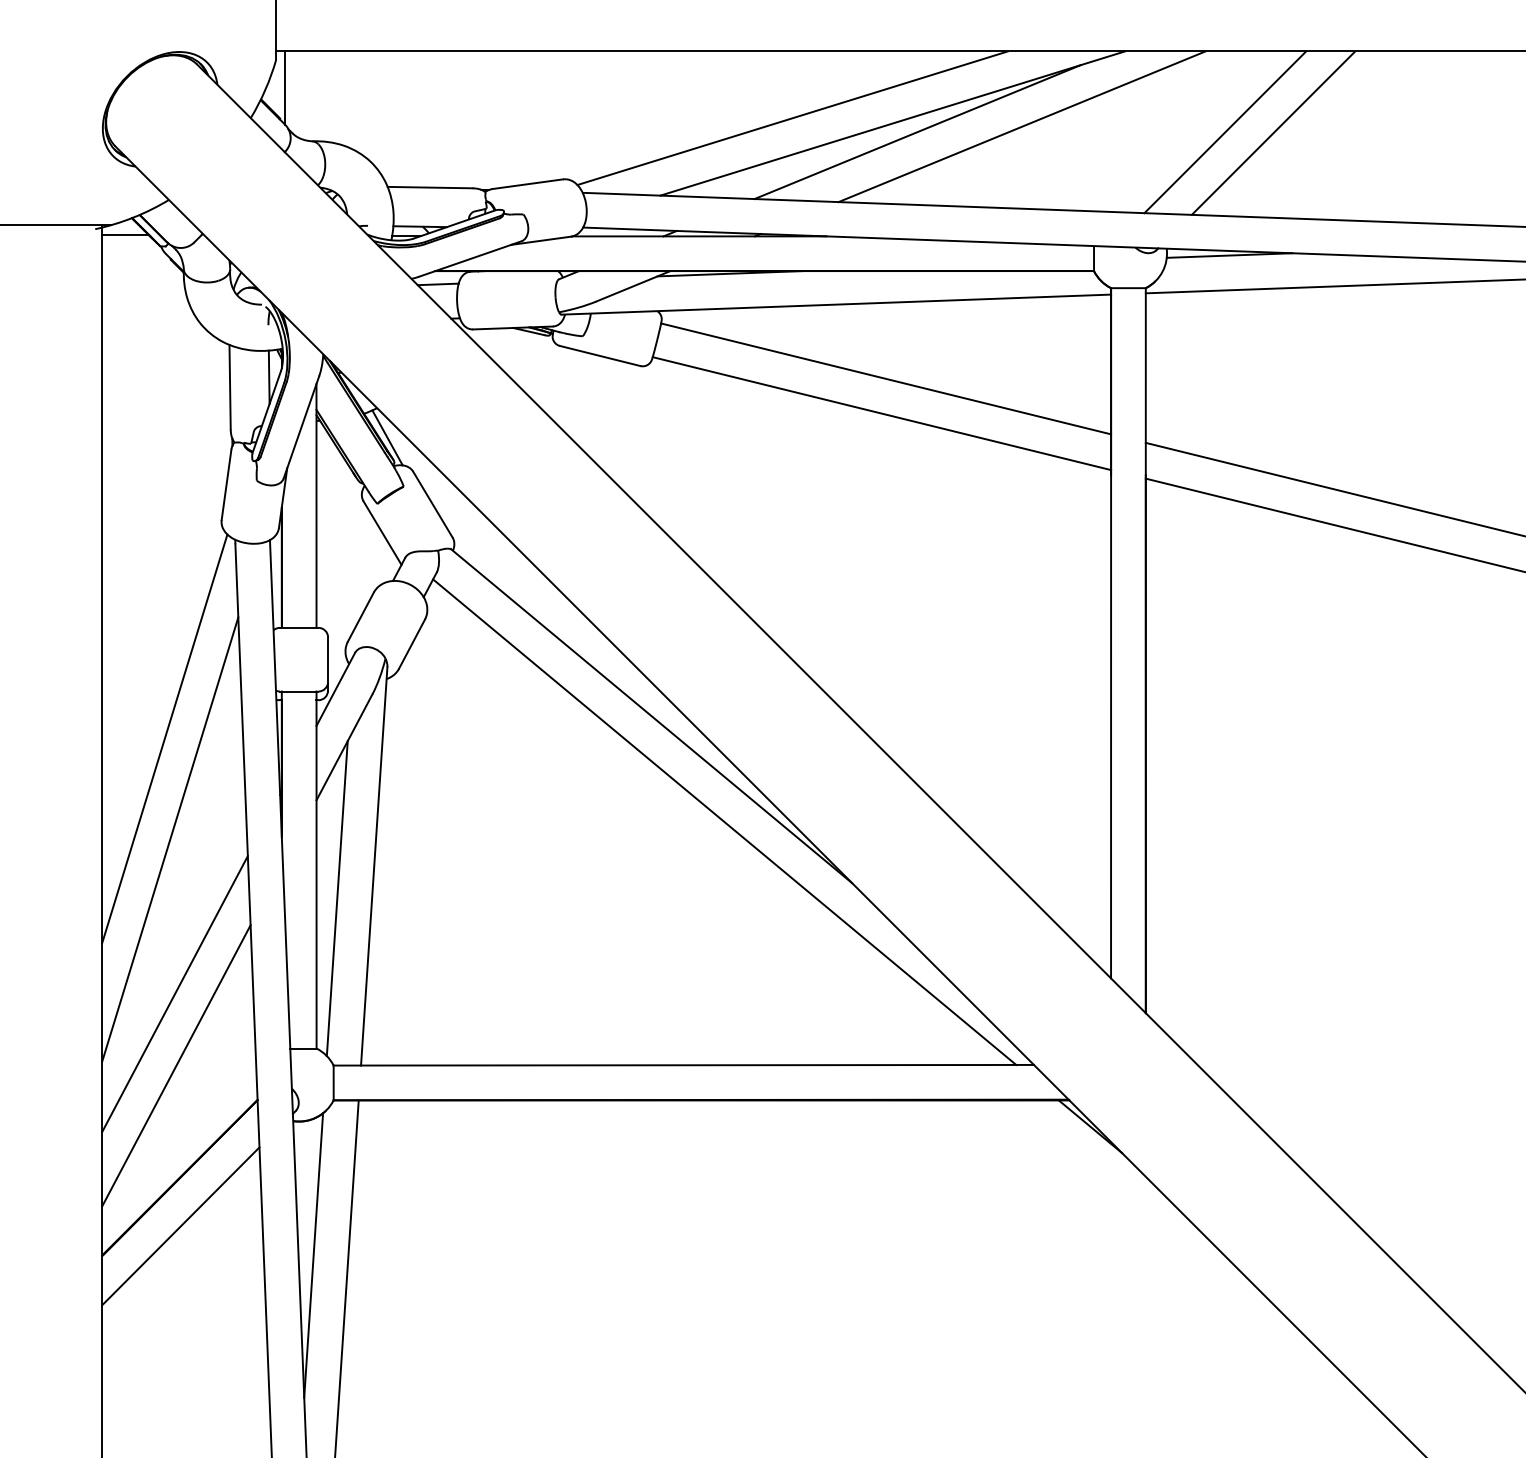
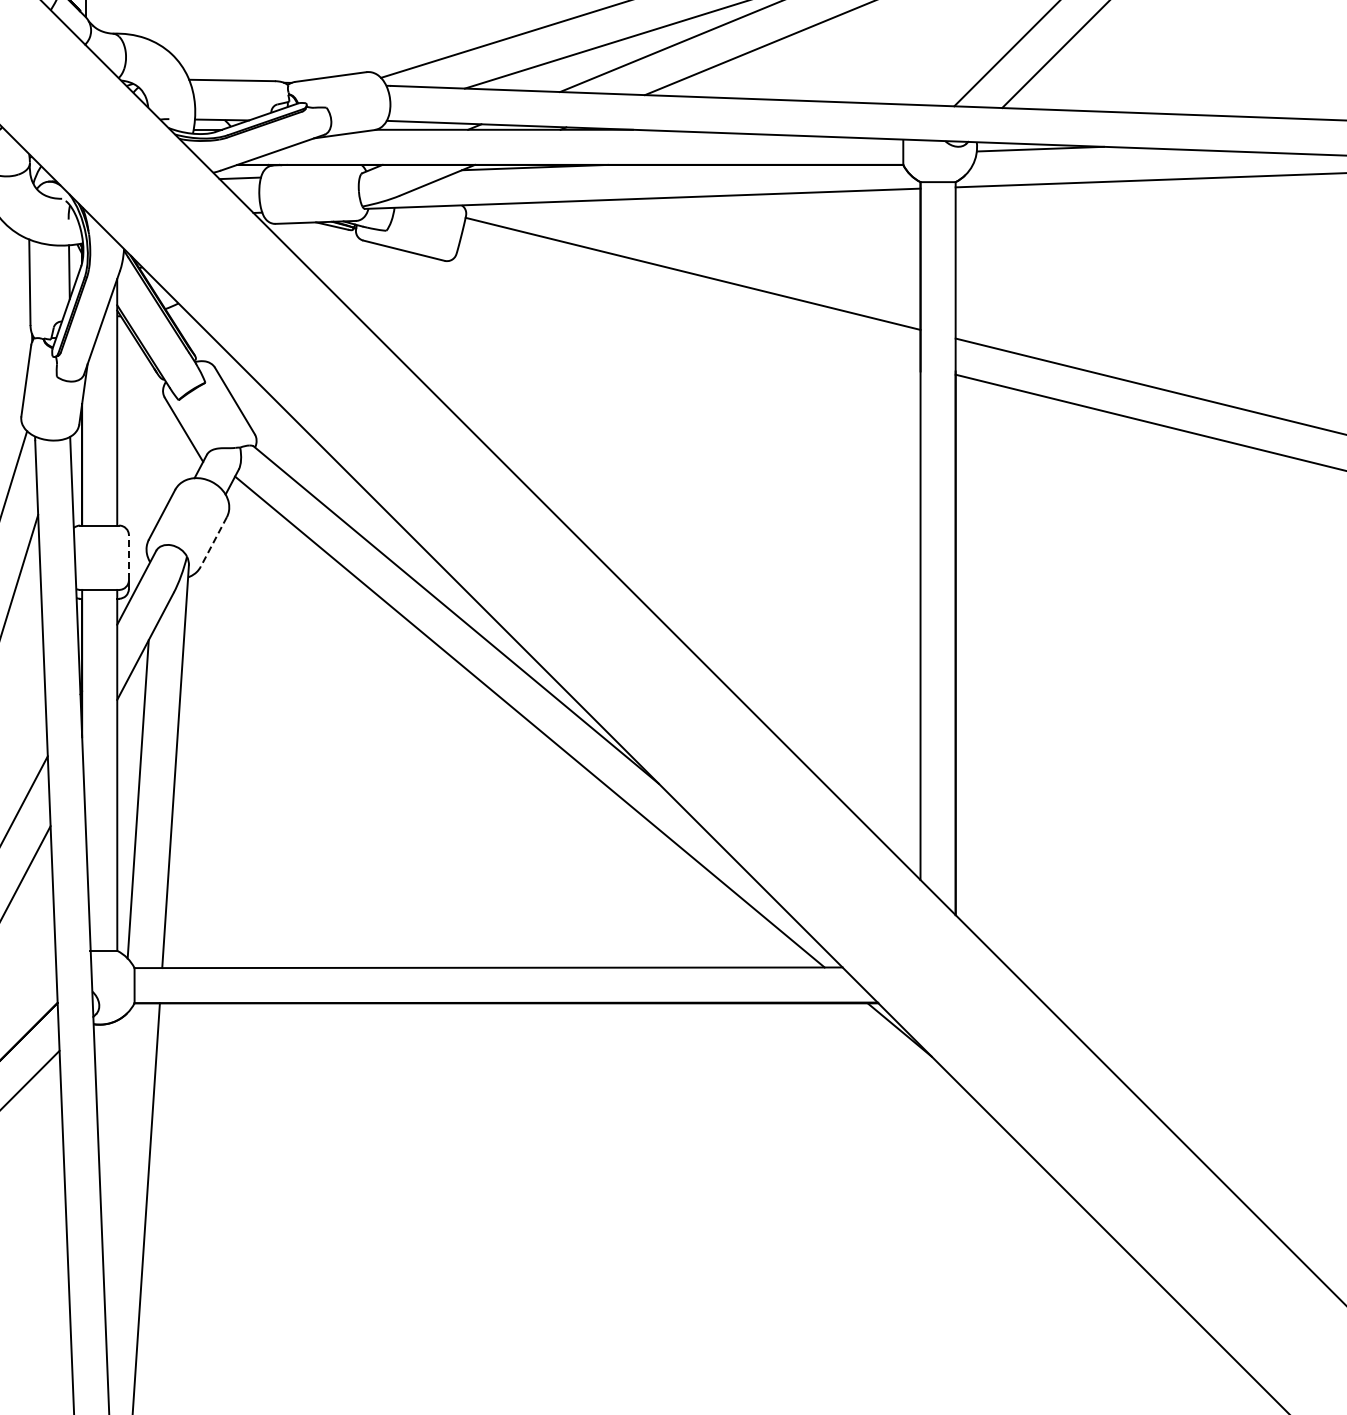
line: (881, 413) -> (688, 308), removed
line: (387, 437) -> (188, 333), removed
line: (412, 644) -> (214, 542), solid -> dashed
line: (328, 659) -> (129, 557), solid -> dashed
line: (313, 1255) -> (114, 1160), removed

